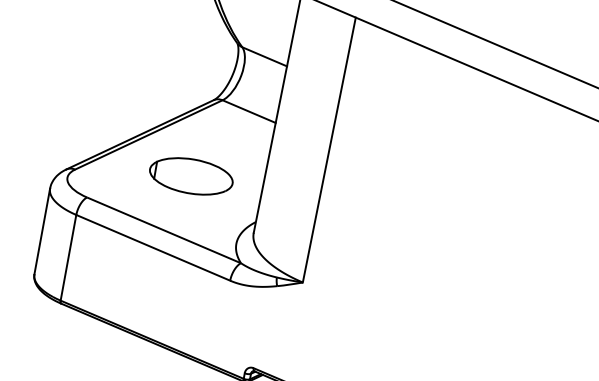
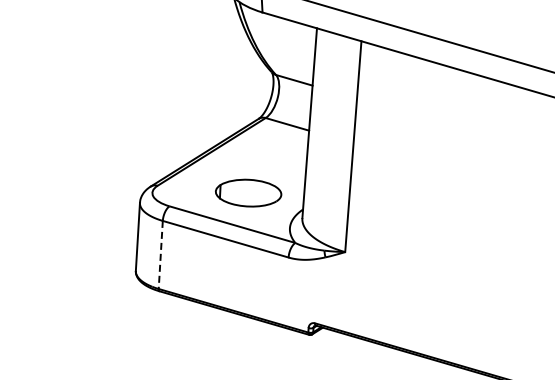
part: (191, 175) -> (248, 192), moved
line: (68, 258) -> (160, 255), solid -> dashed

